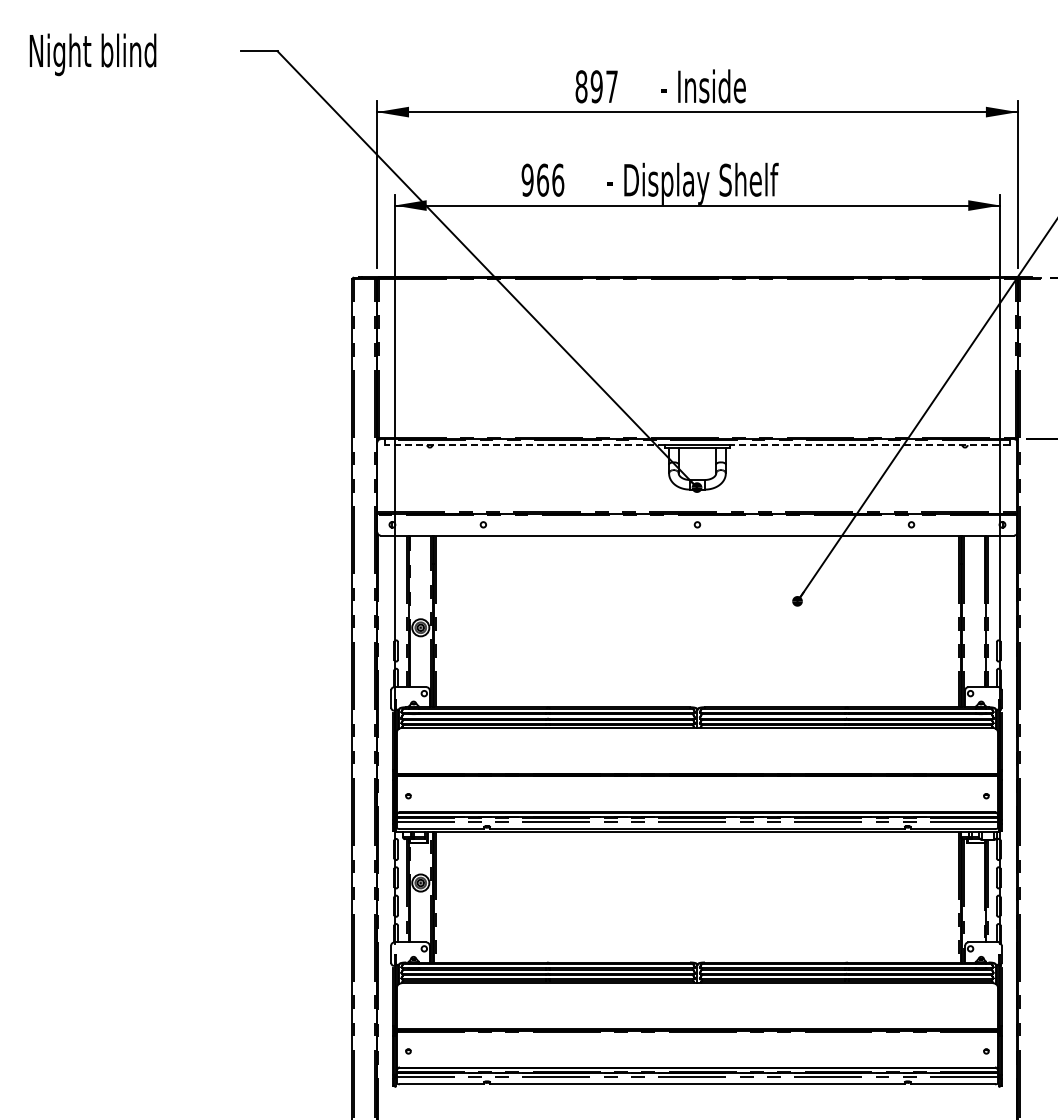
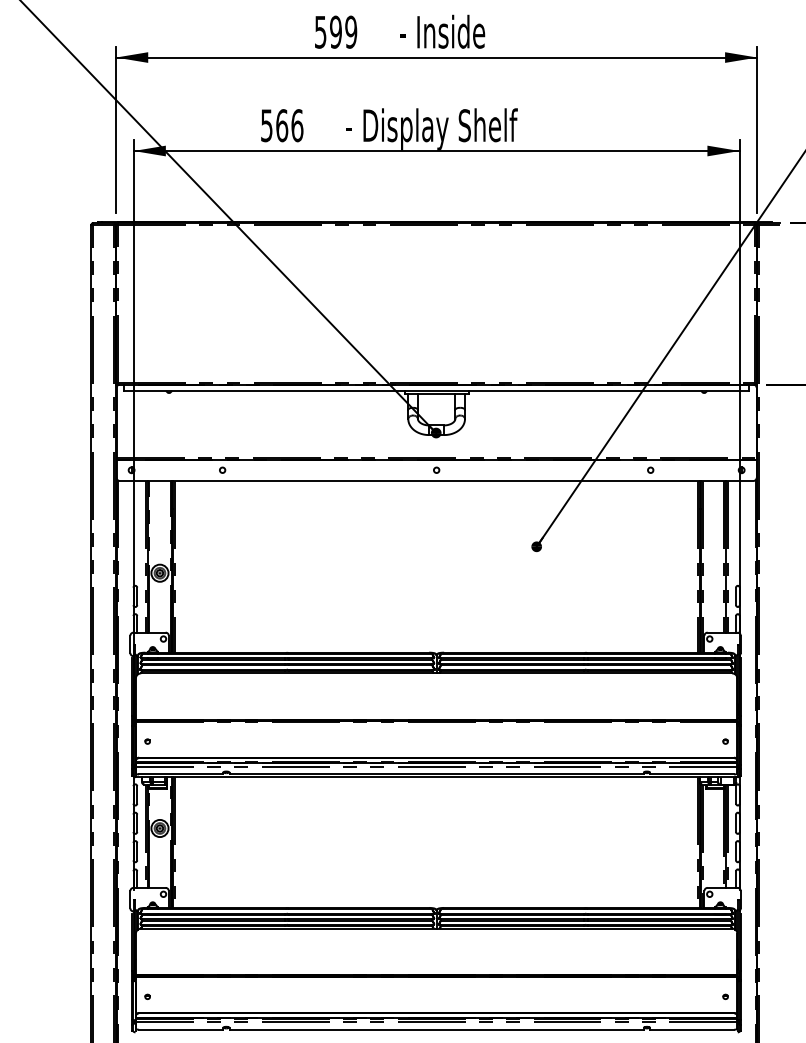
text: (596, 86) -> (335, 31), 897 -> 599
text: (527, 179) -> (266, 124), 966 -> 566
line: (524, 445) -> (263, 390), dashed -> solid
line: (869, 445) -> (608, 390), dashed -> solid

